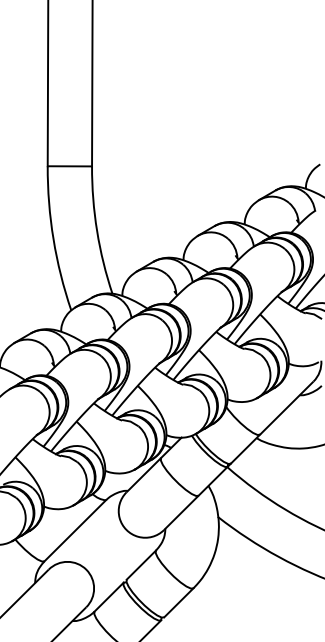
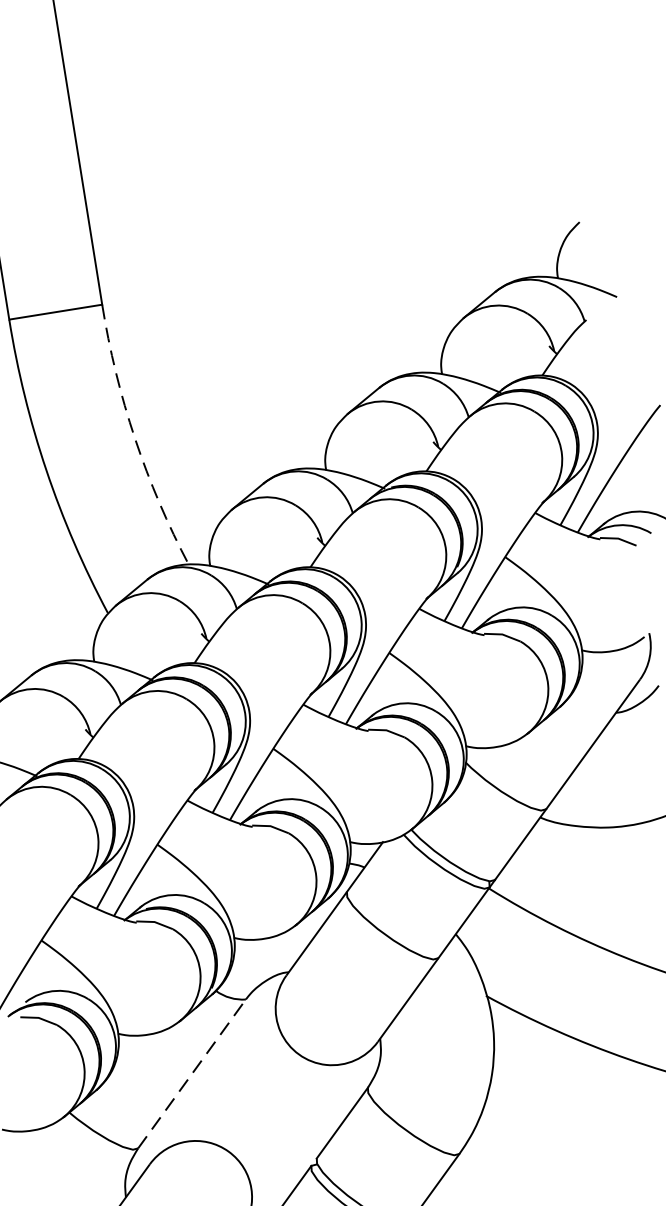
arc: (97, 231) -> (135, 439), solid -> dashed
line: (75, 530) -> (192, 1073), solid -> dashed

